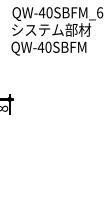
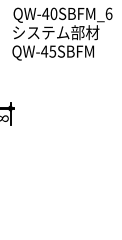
text: (48, 46) -> (52, 50), QW-40SBFM -> QW-45SBFM

